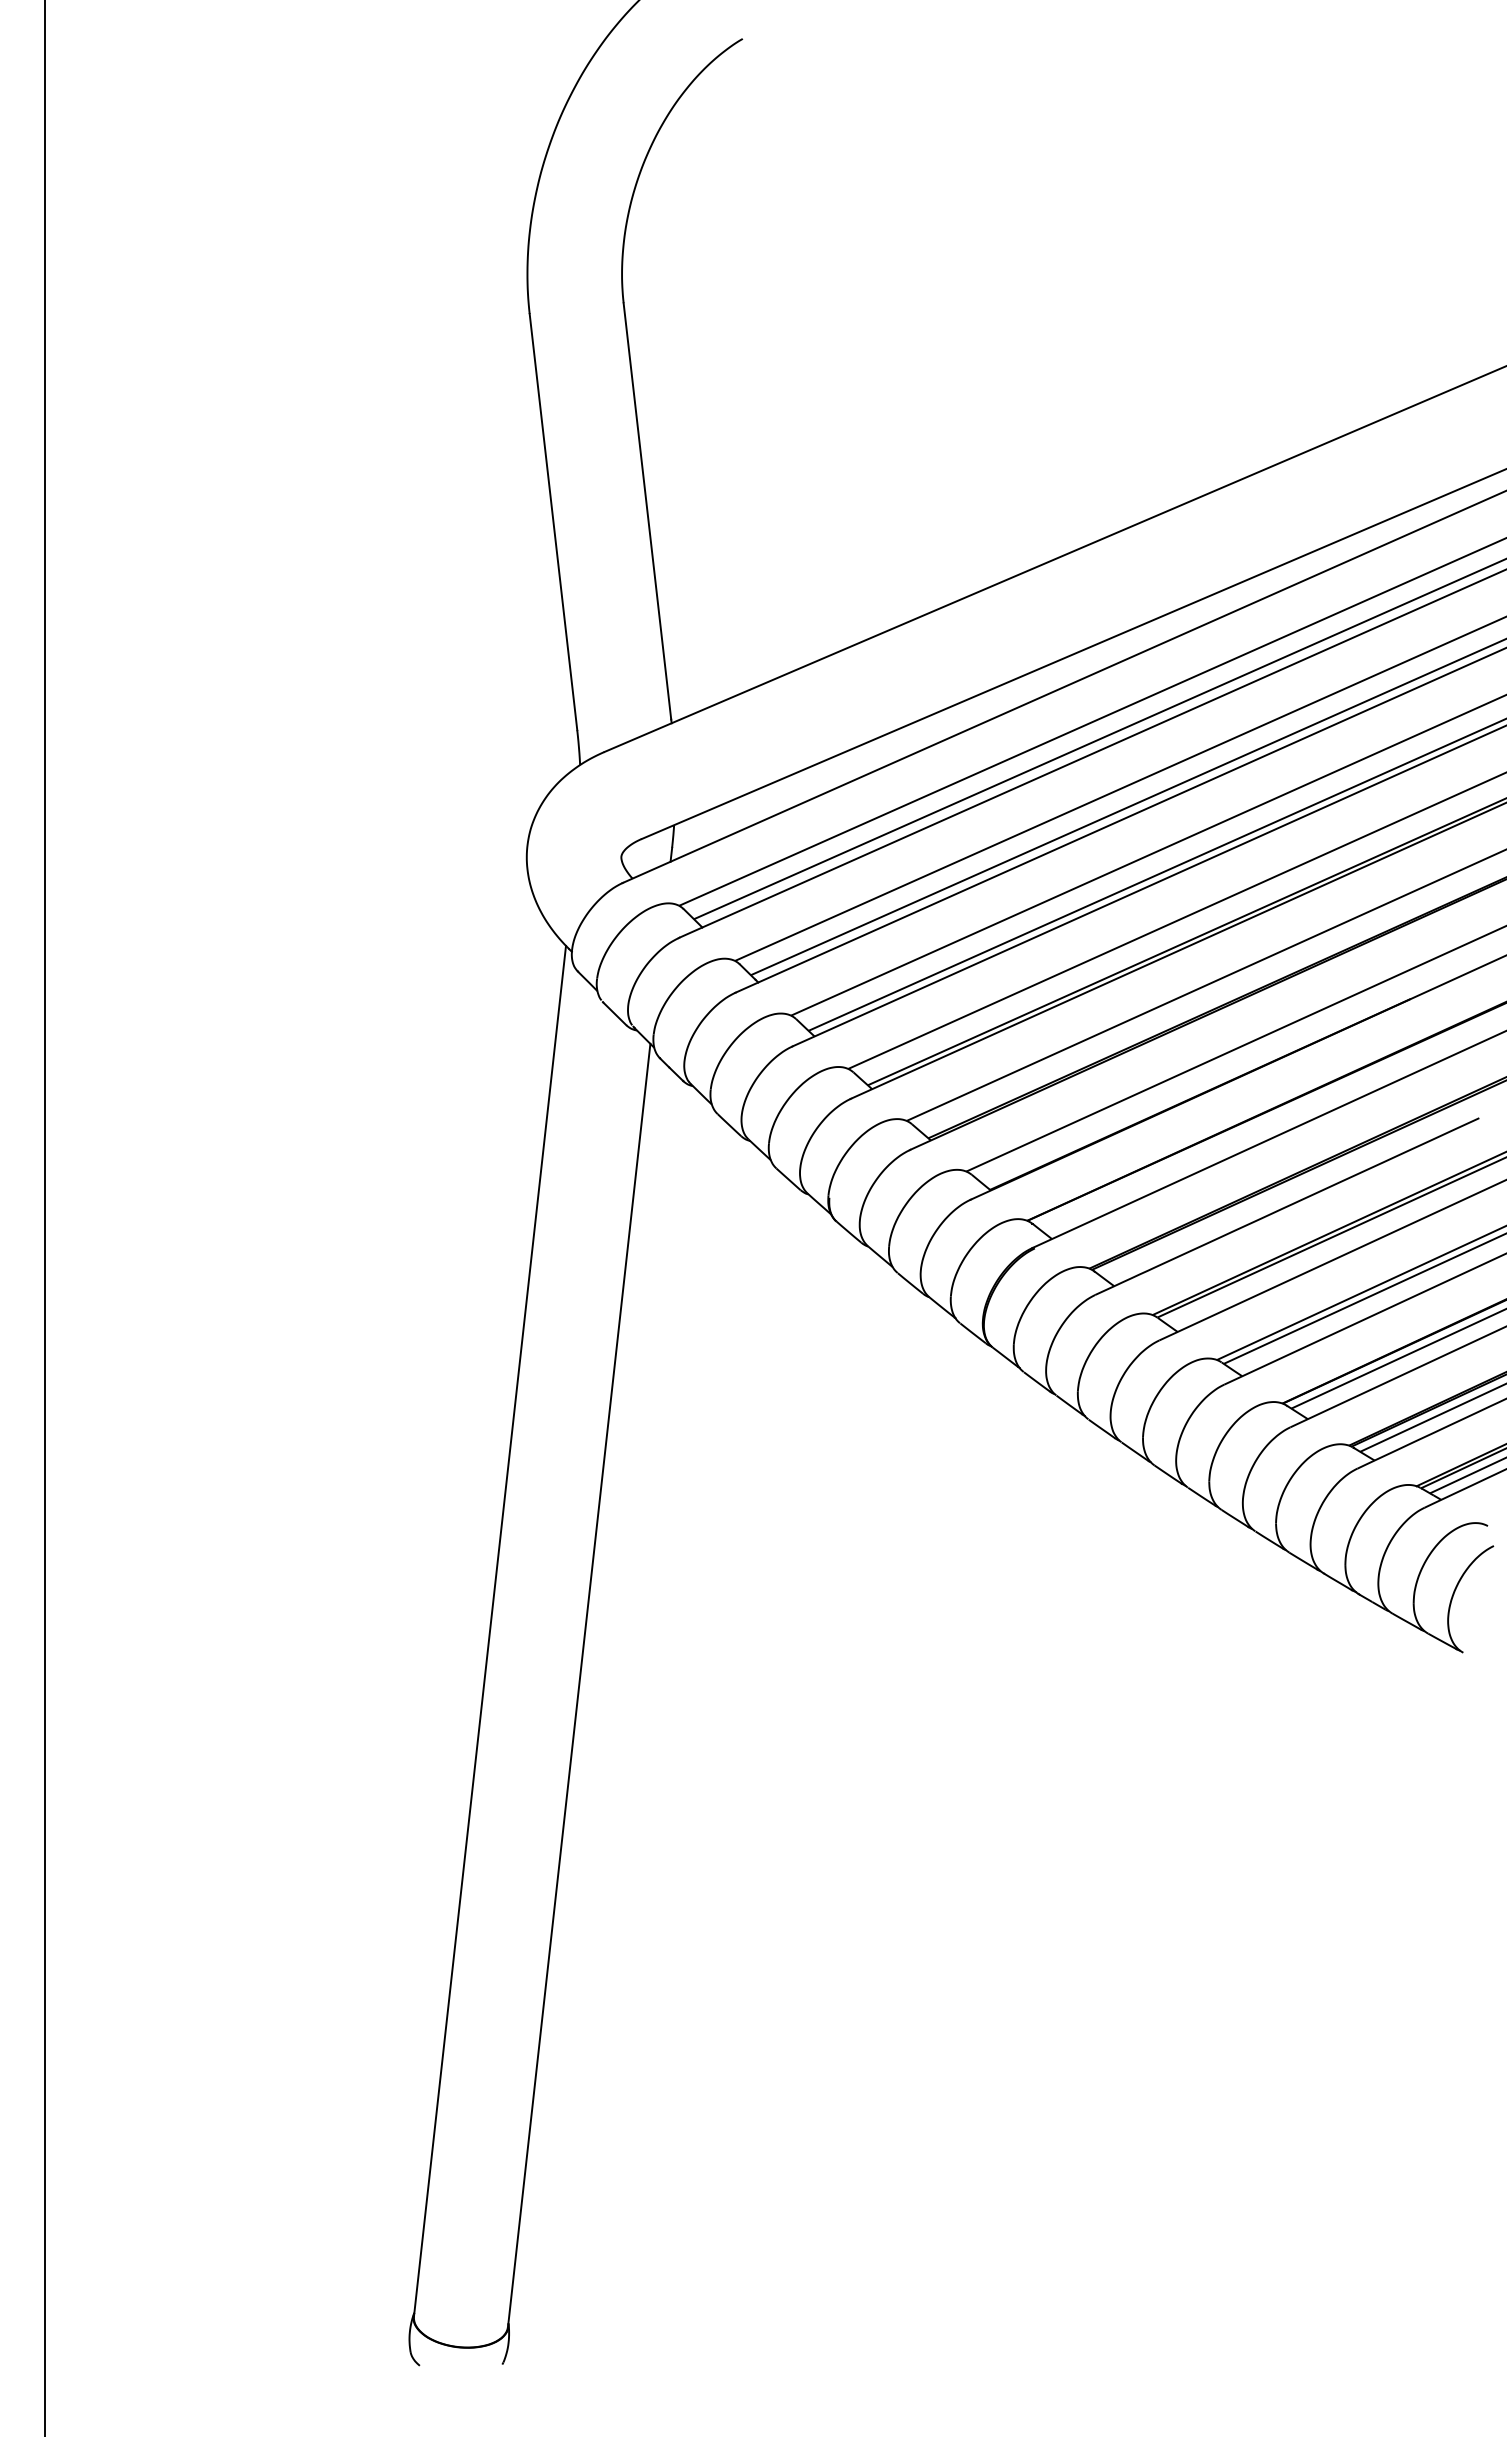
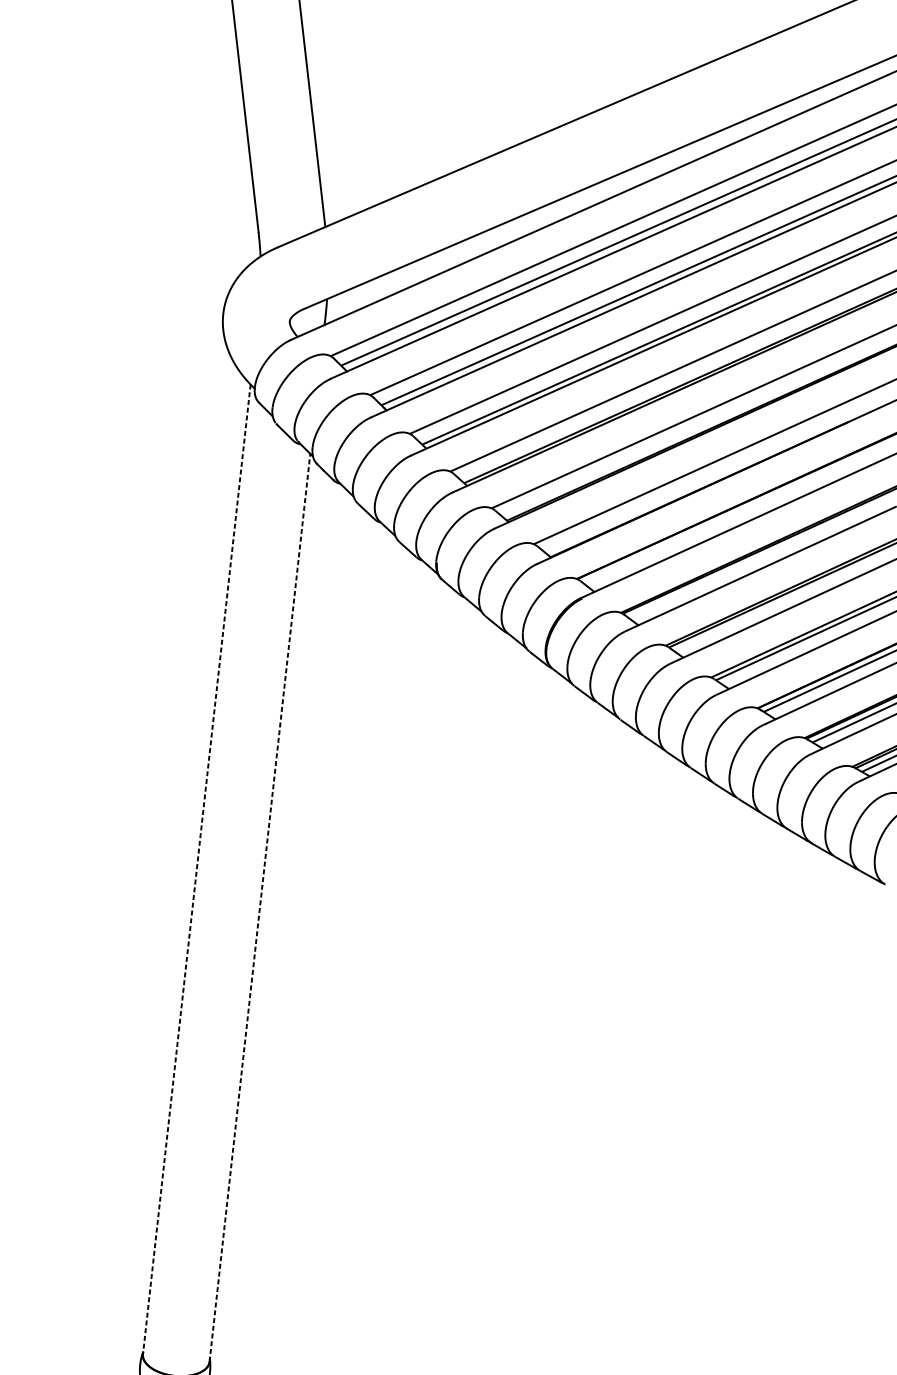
line: (489, 1631) -> (196, 869), solid -> dashed
line: (579, 1684) -> (260, 907), solid -> dashed

